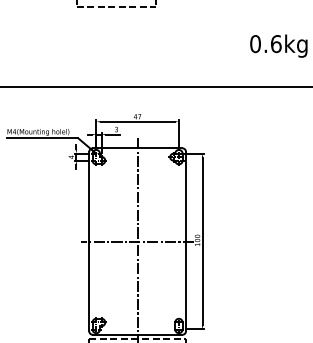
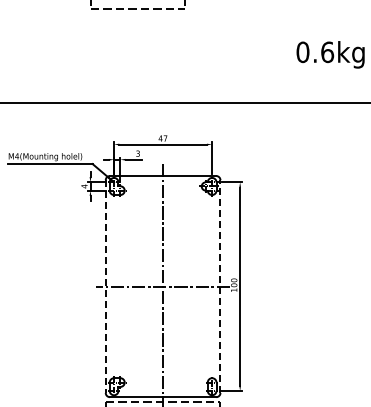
line: (186, 241) -> (220, 286), solid -> dashed
line: (89, 242) -> (105, 287), solid -> dashed

